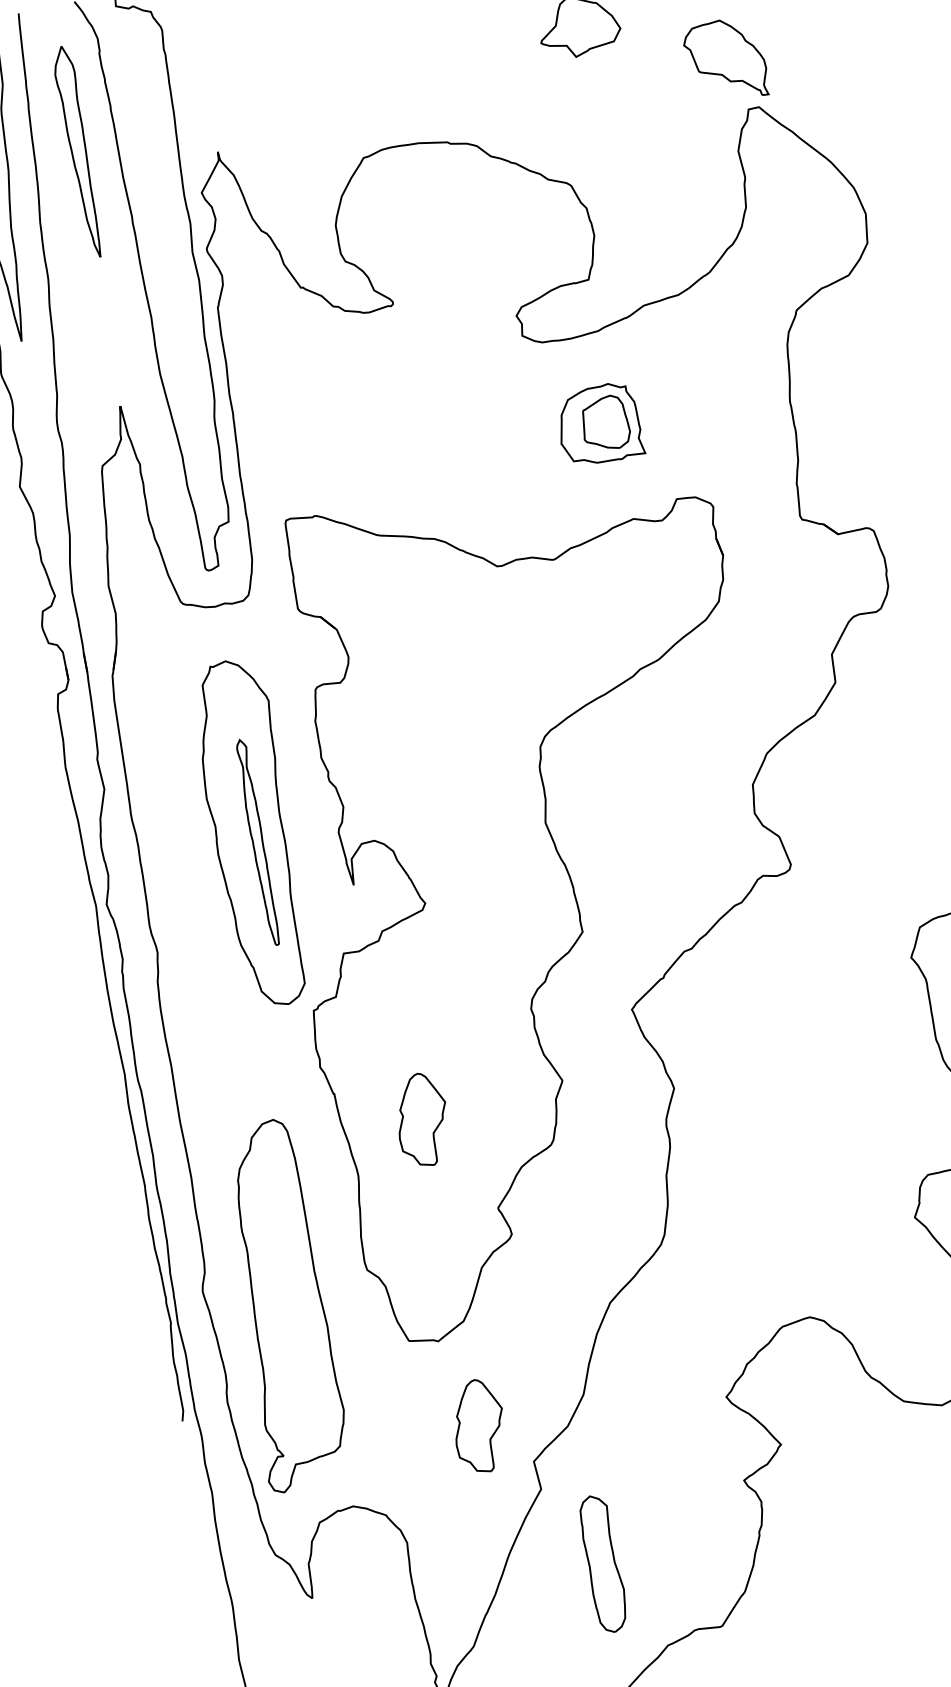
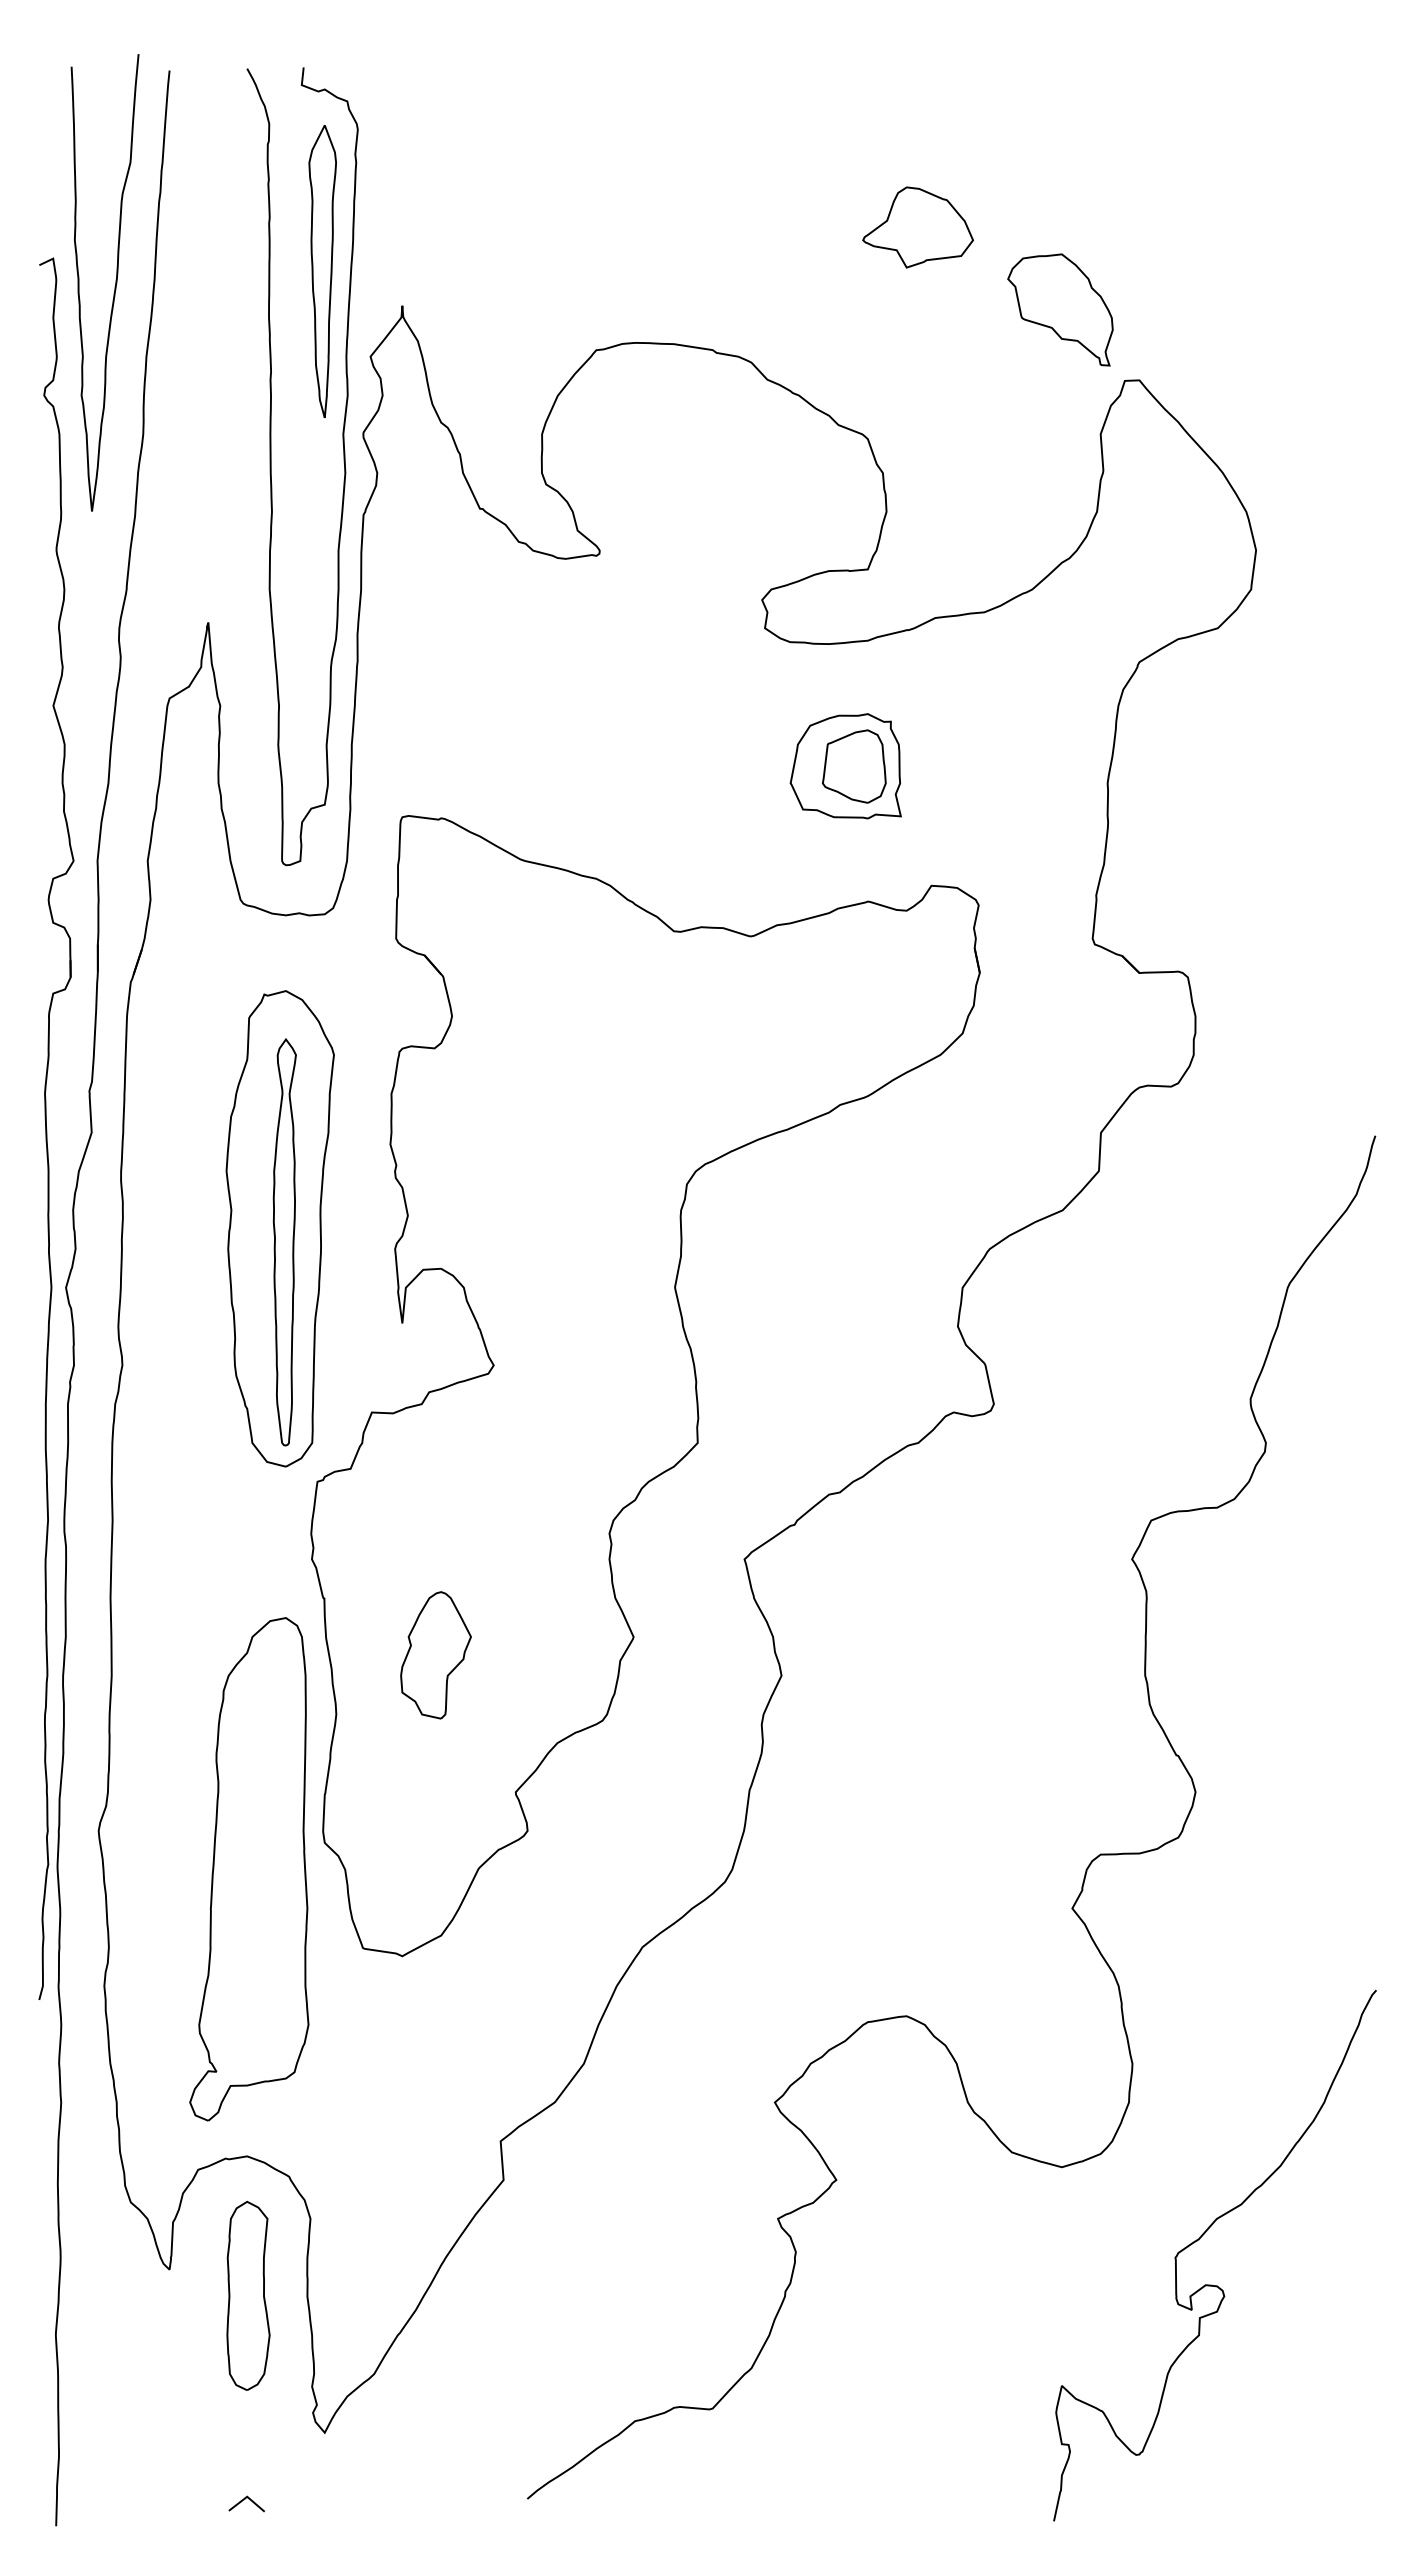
part: (725, 60) -> (1060, 309), moved
part: (79, 151) -> (322, 271), moved
part: (258, 842) -> (284, 1242), size x1.43
part: (280, 1305) -> (249, 1869), moved
part: (478, 1426) -> (435, 2080), removed
part: (603, 1563) -> (248, 2295), moved

